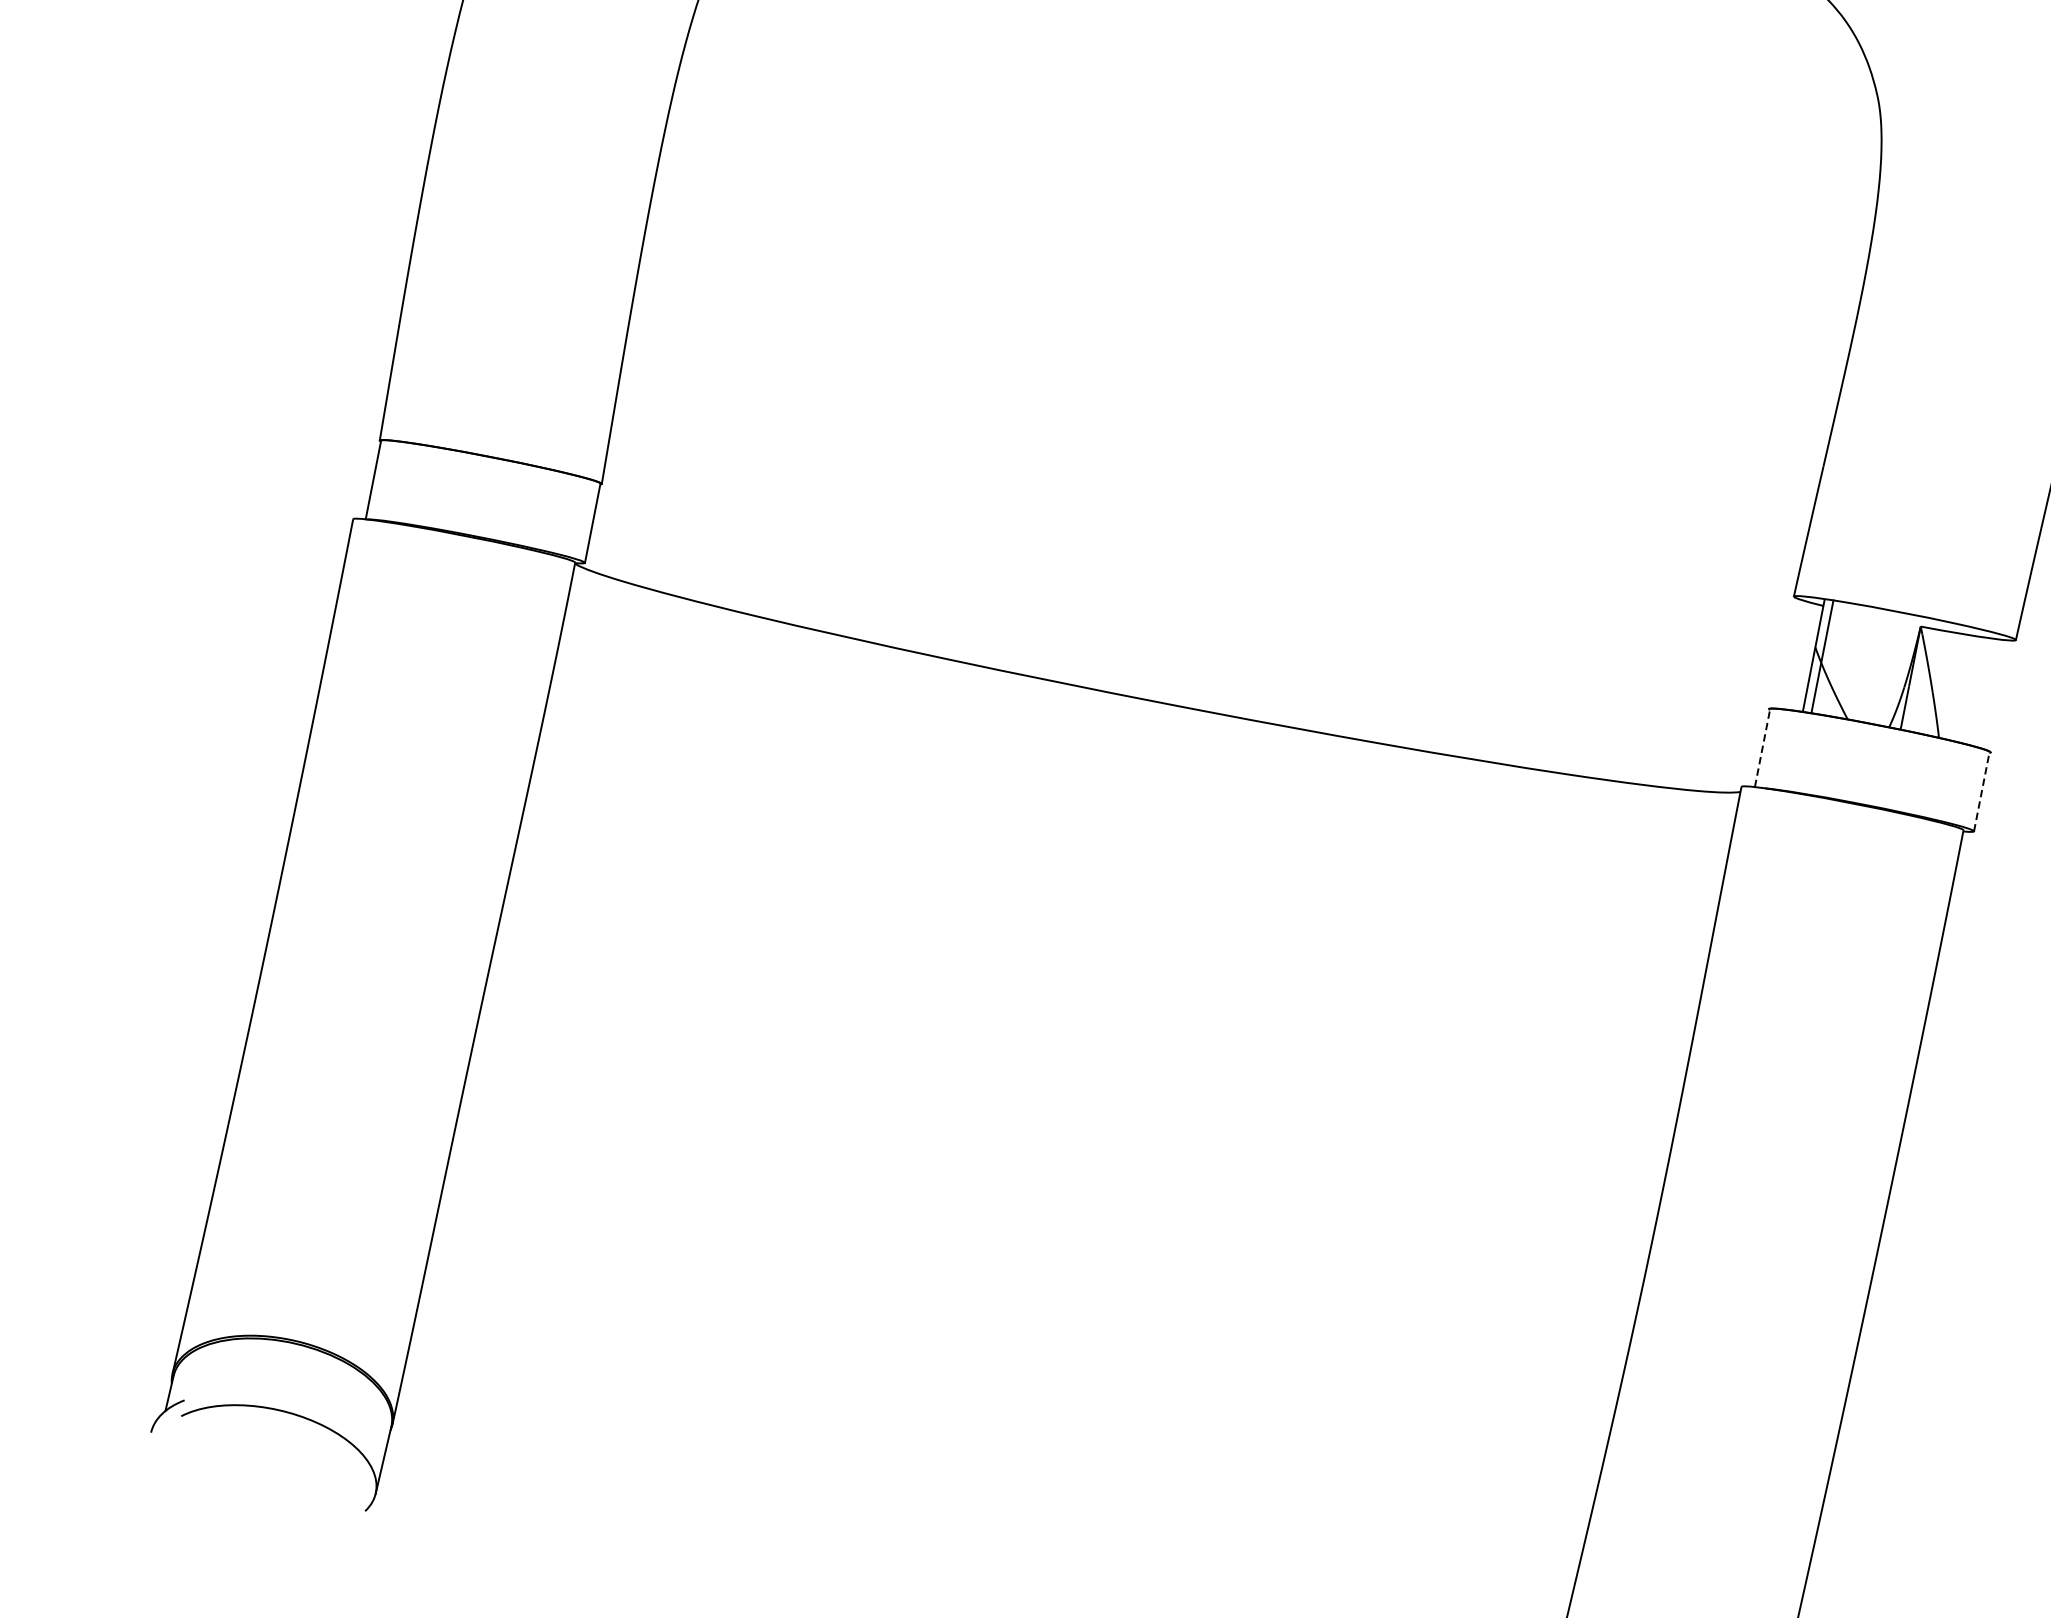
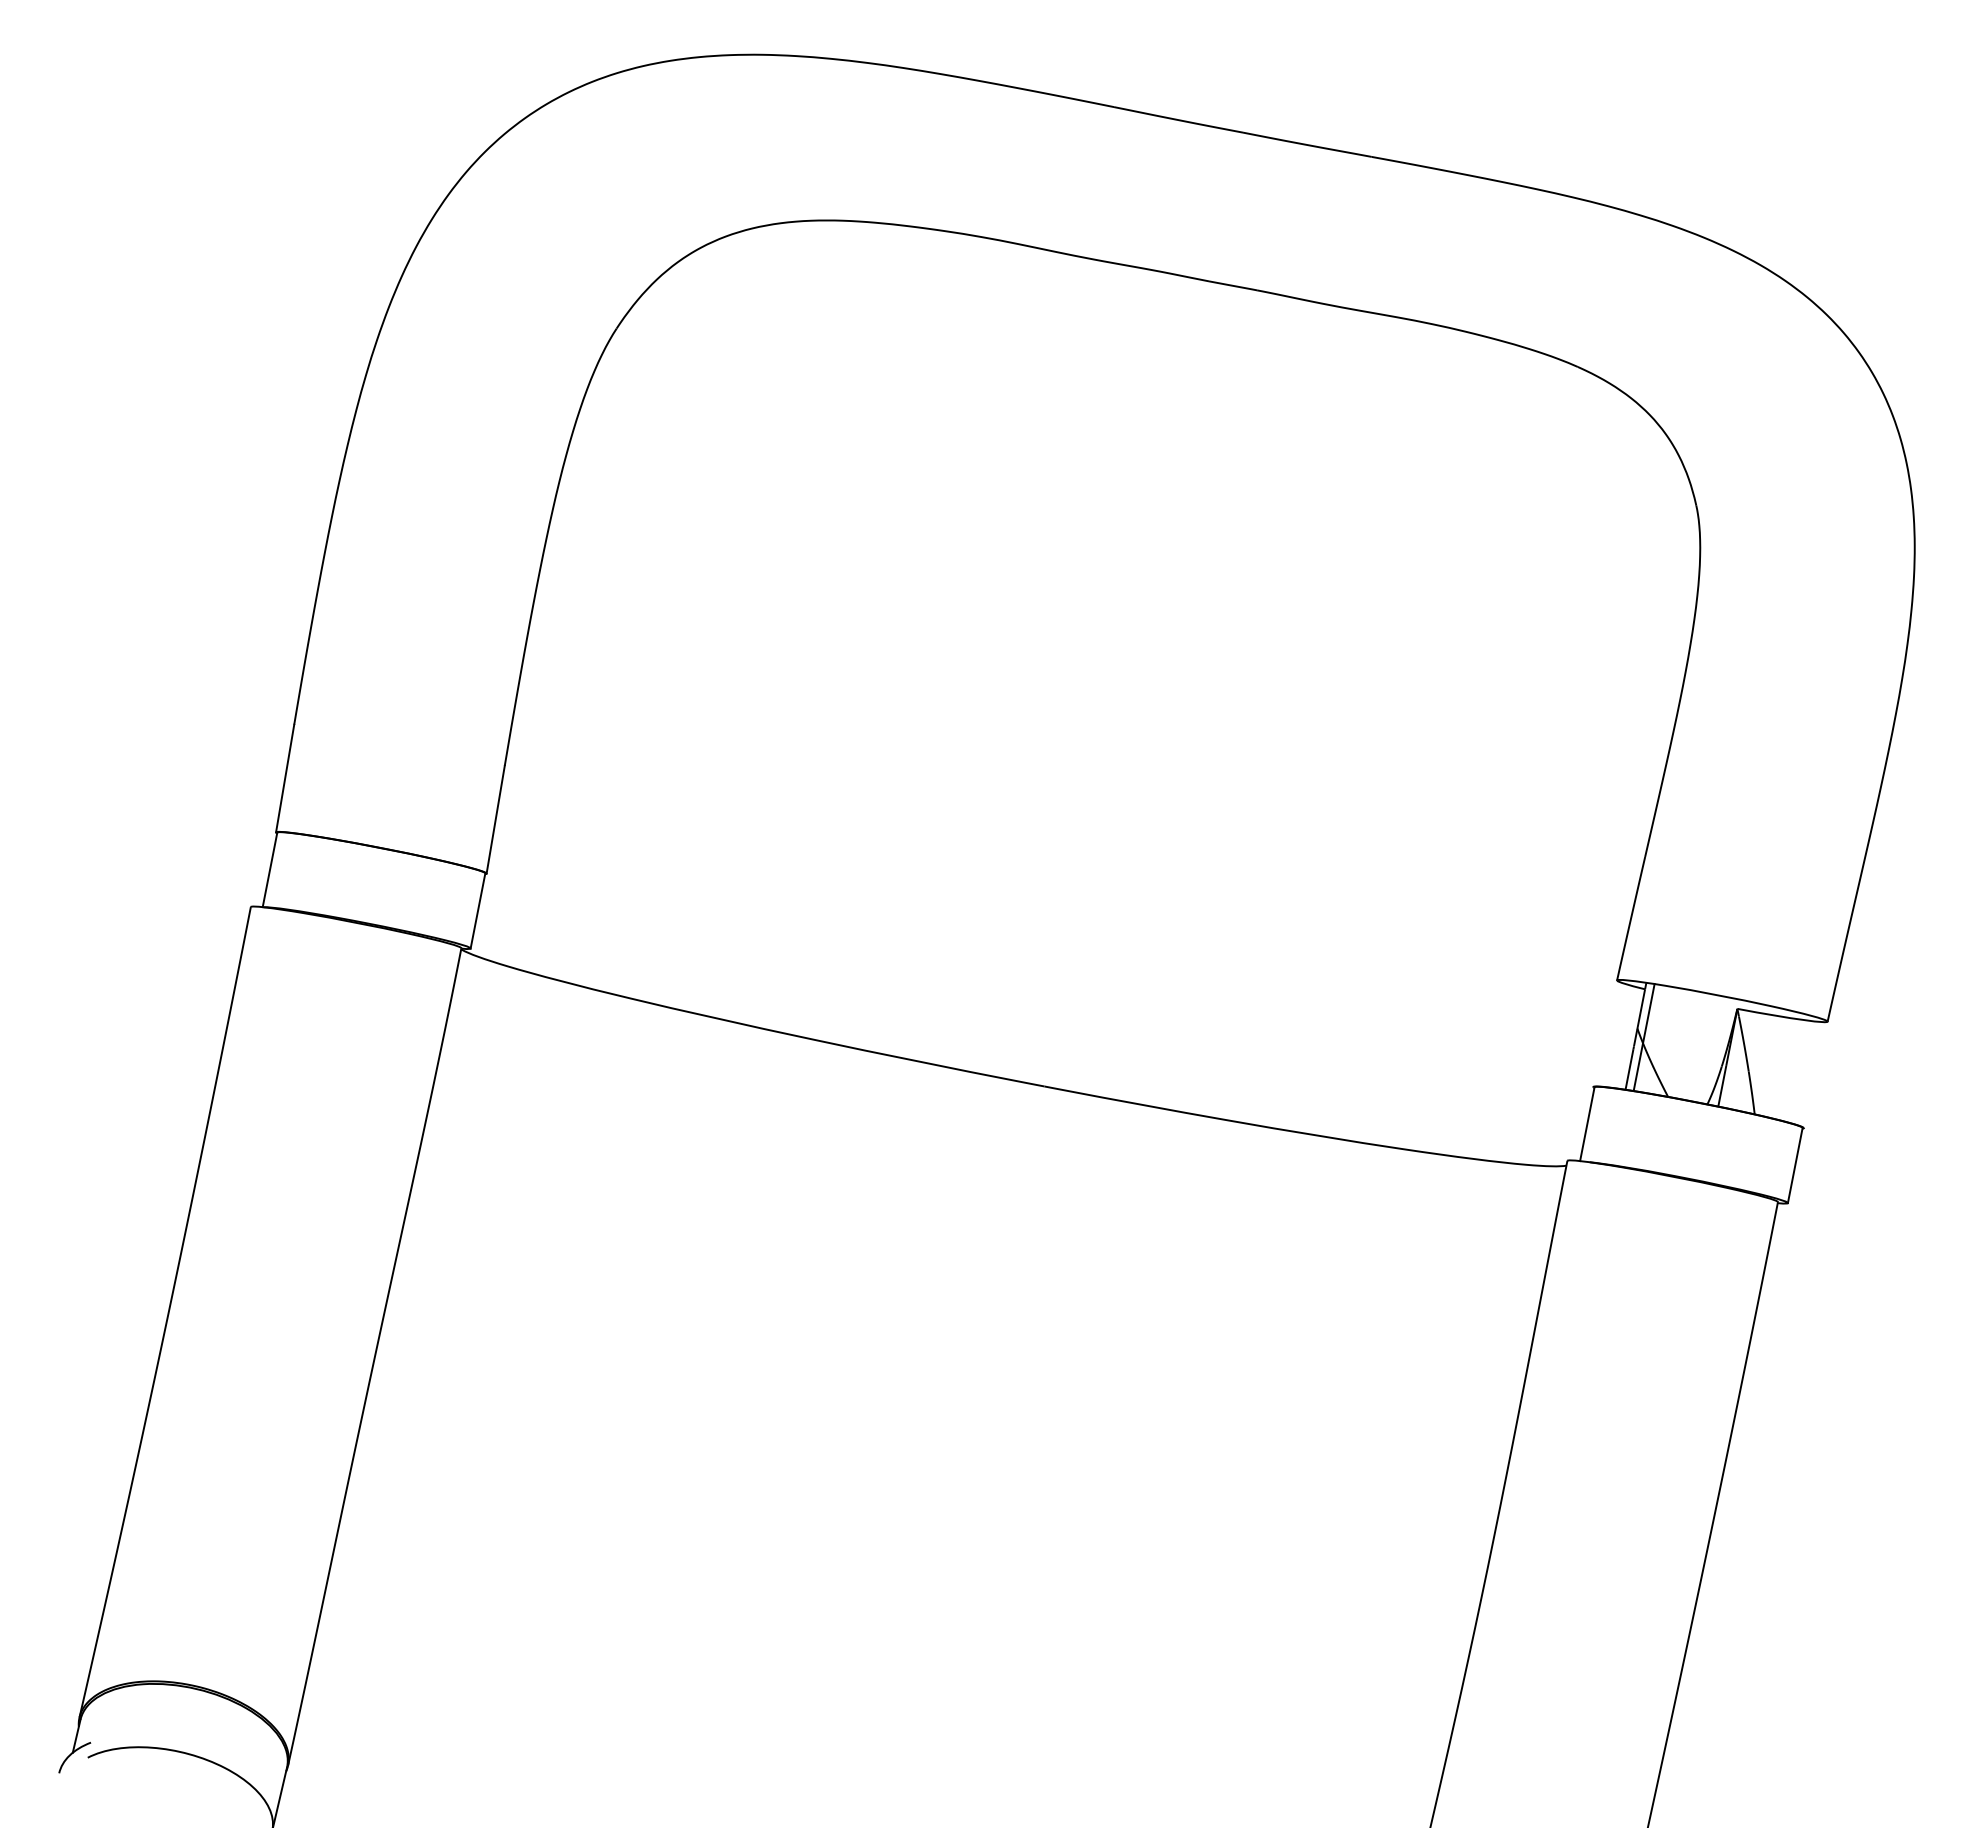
line: (1762, 748) -> (1587, 1124), dashed -> solid
line: (1982, 791) -> (1795, 1165), dashed -> solid

